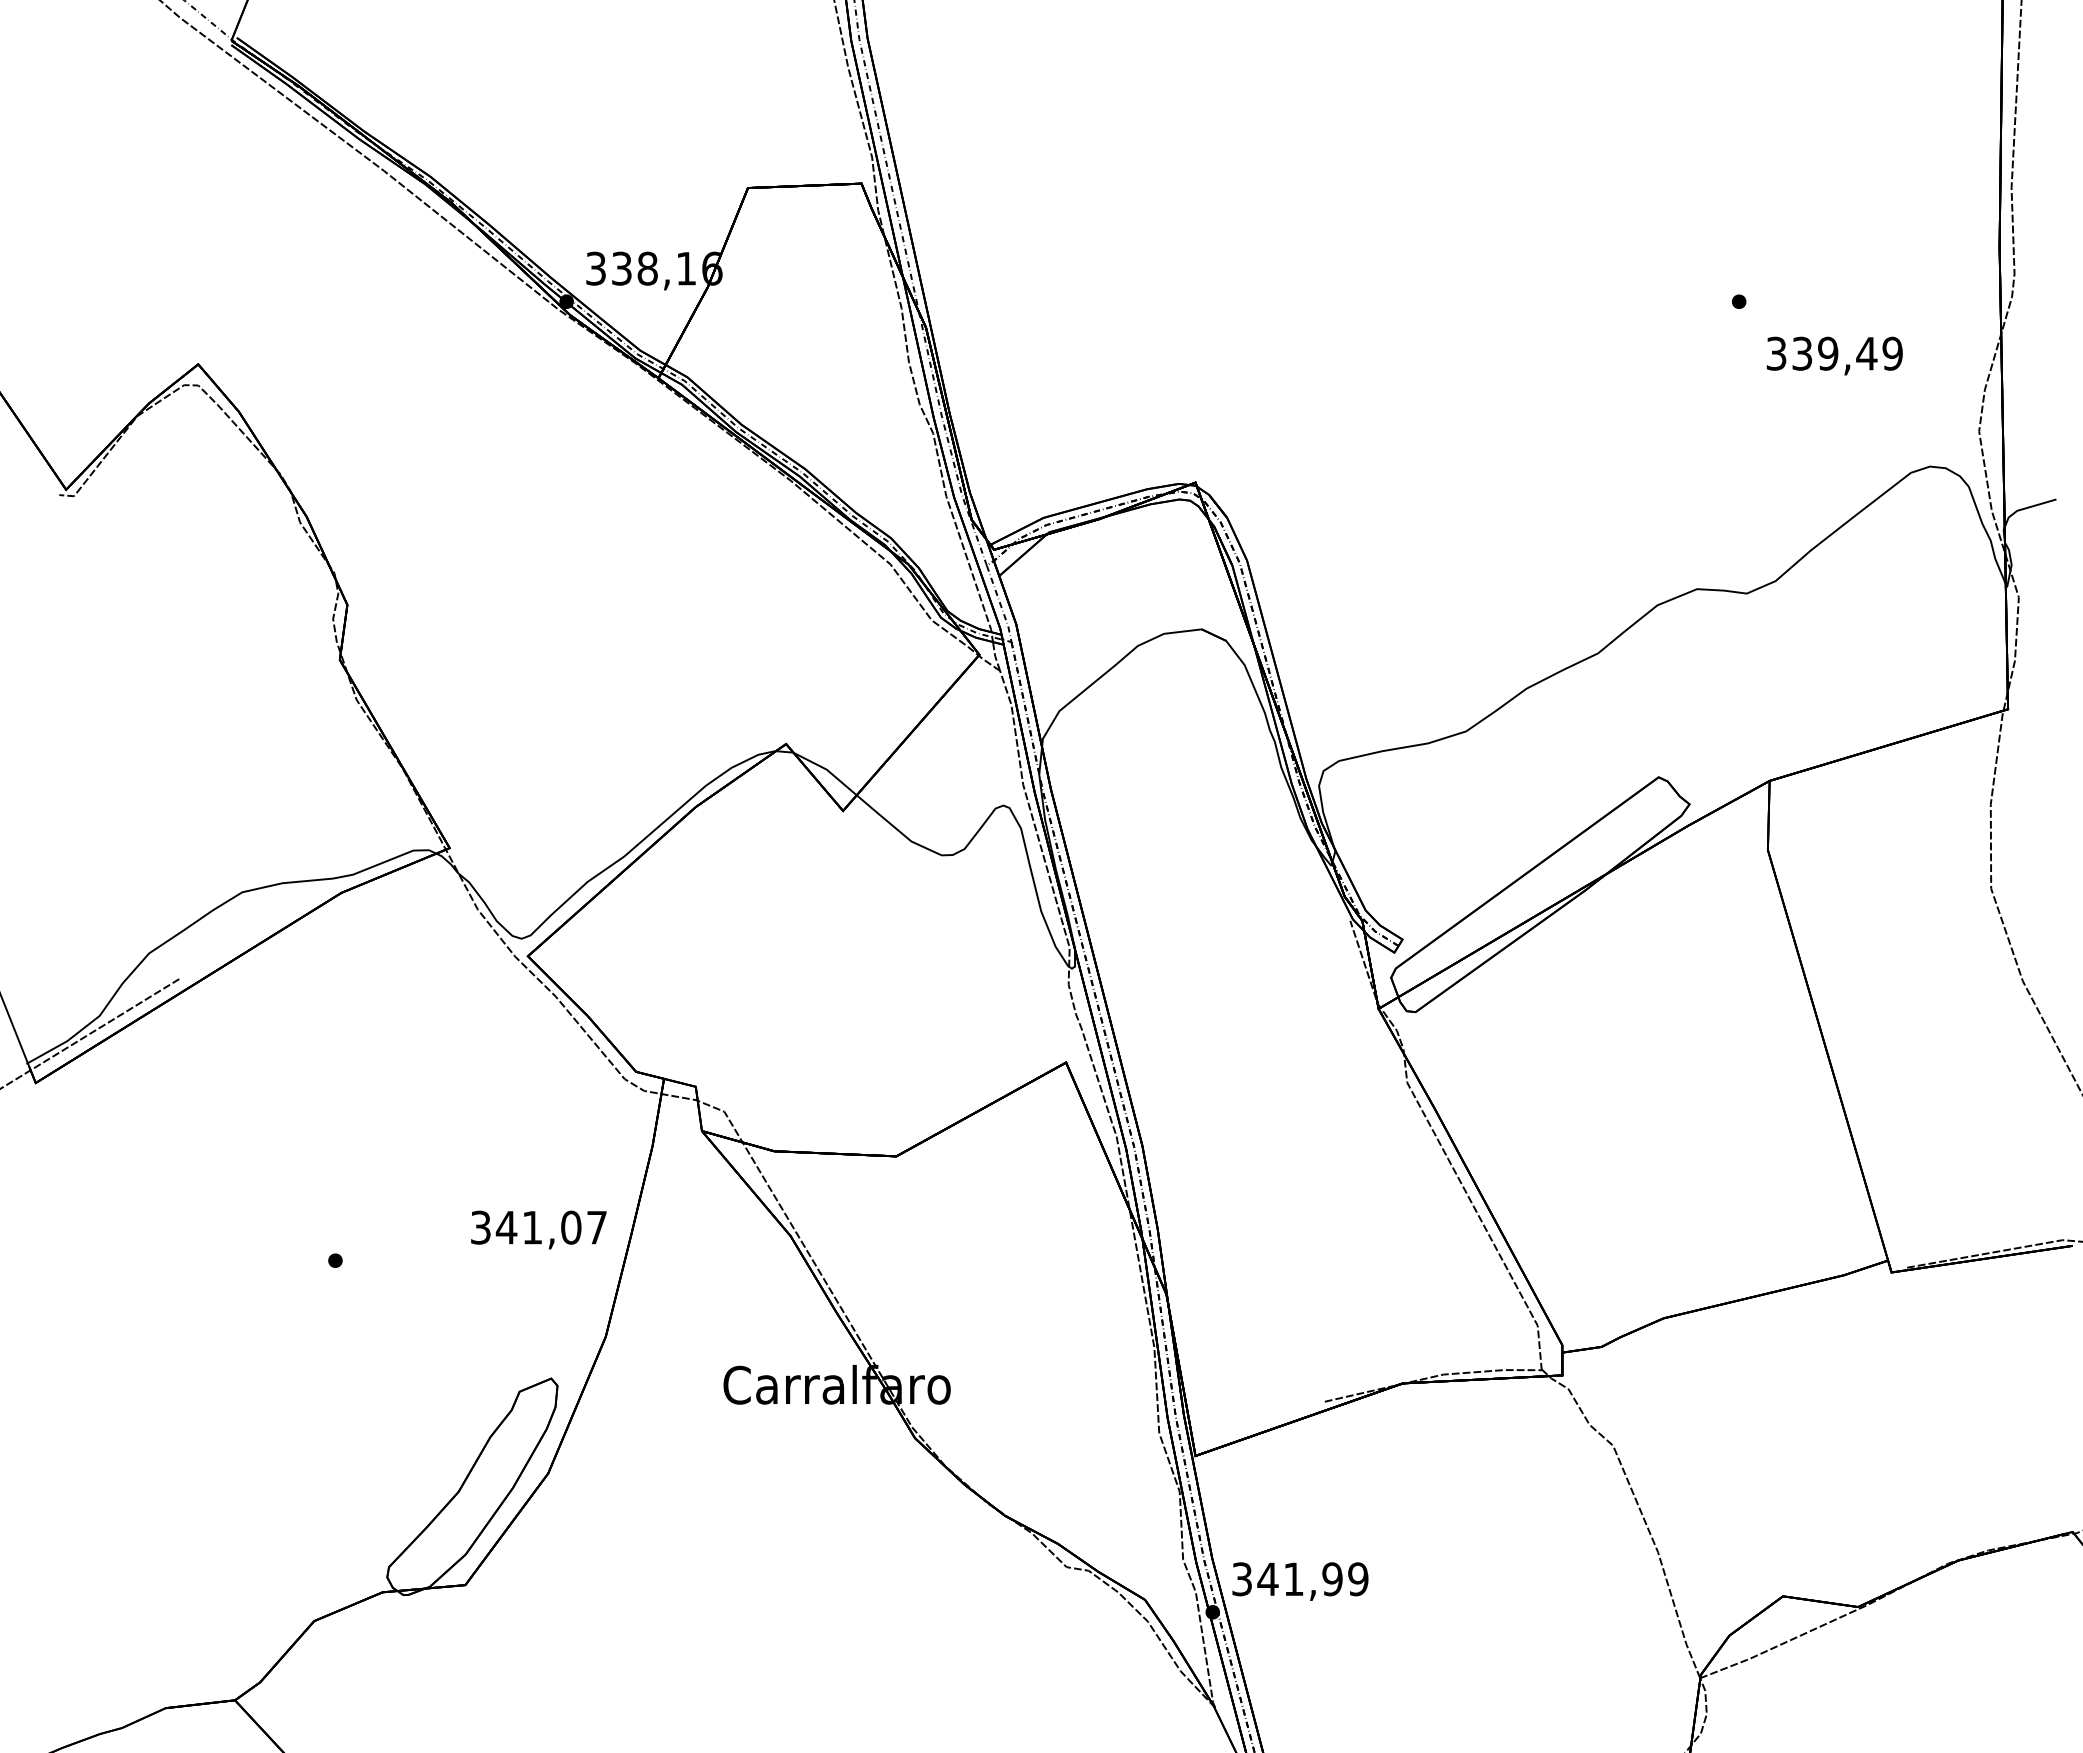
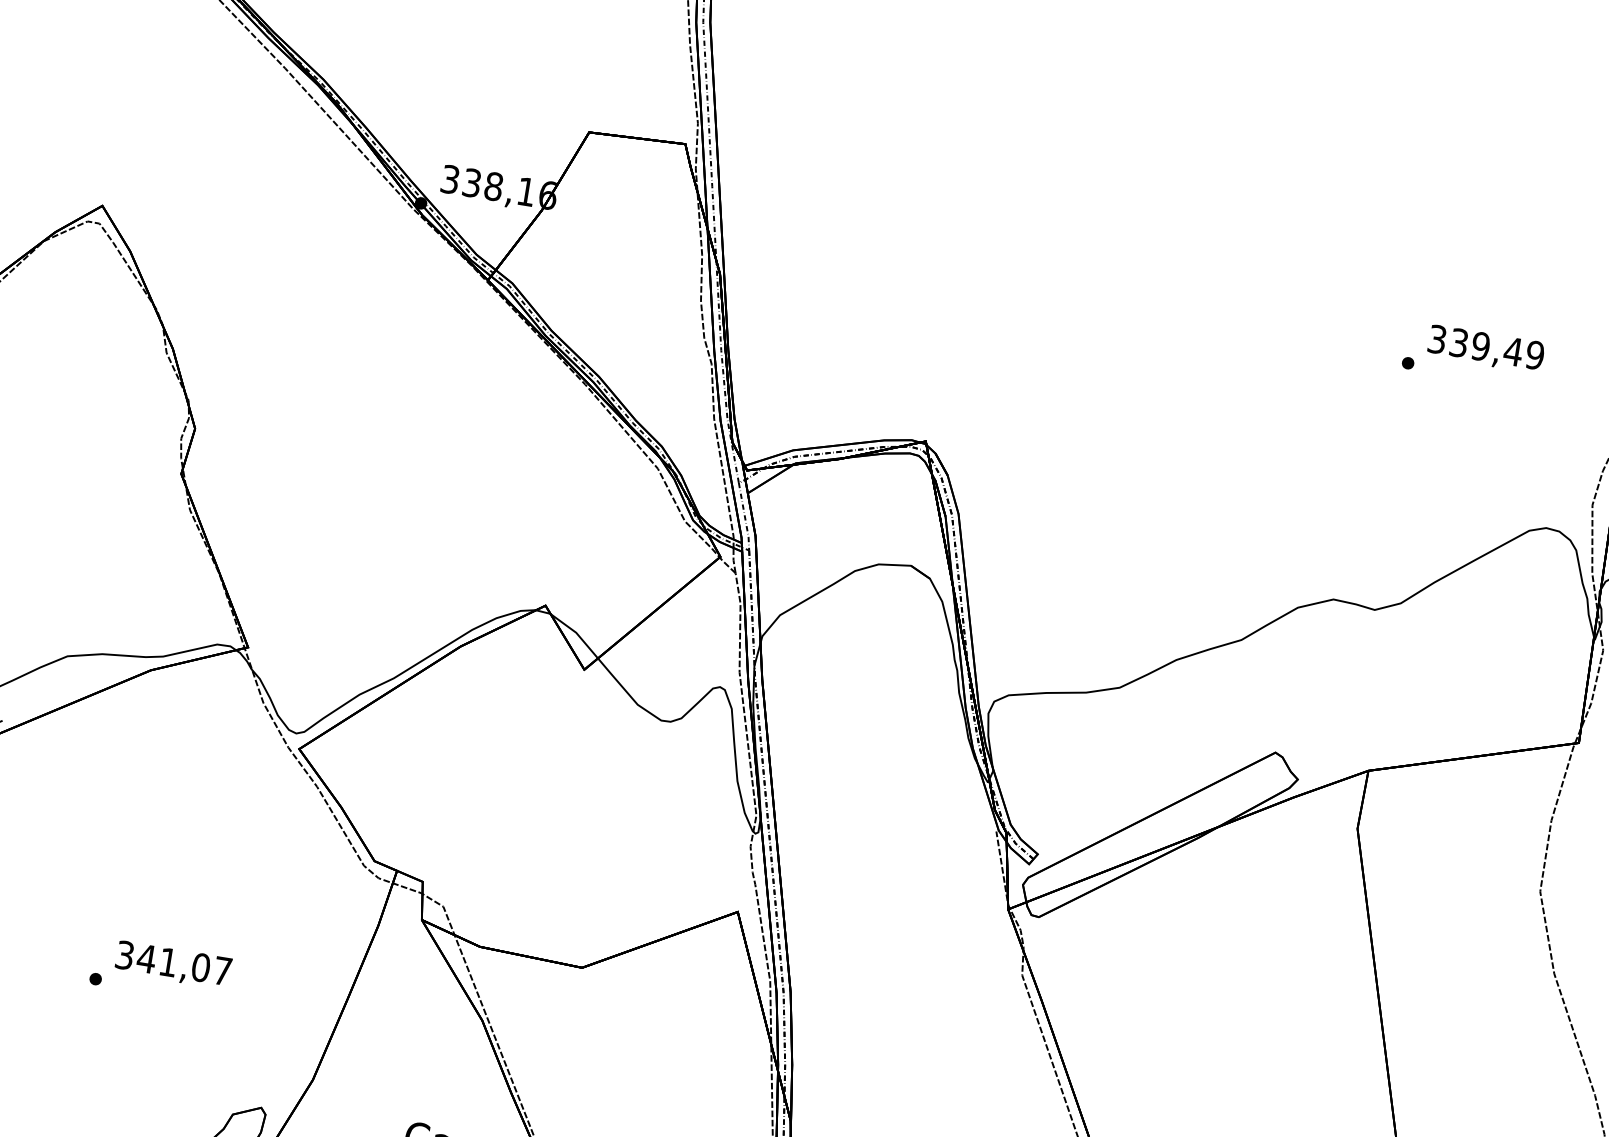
text: (1834, 355) -> (1485, 348), moved
text: (538, 1229) -> (173, 964), moved

